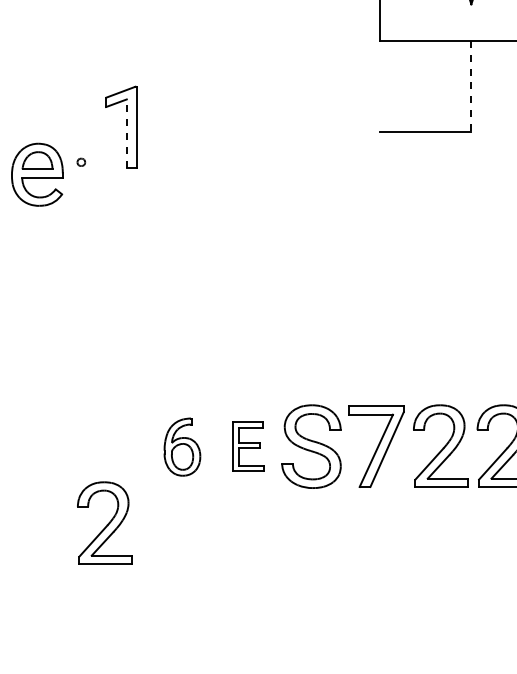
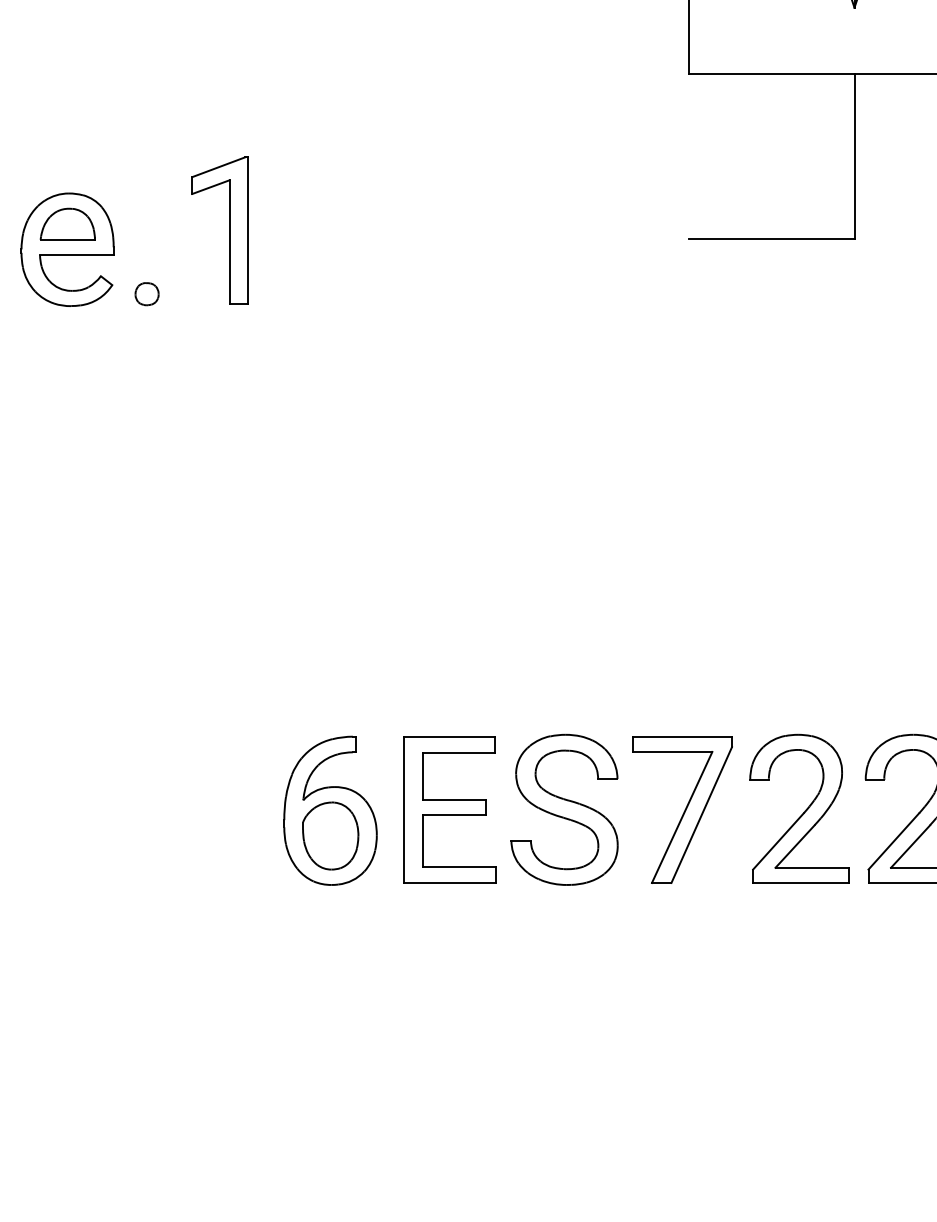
line: (471, 86) -> (854, 156), dashed -> solid
line: (126, 133) -> (229, 241), dashed -> solid
part: (81, 162) -> (147, 294), size x1.67
part: (37, 174) -> (67, 249), moved
part: (182, 446) -> (330, 809), size x1.43
part: (248, 446) -> (450, 809), size x1.67
part: (104, 522) -> (189, 947), removed

